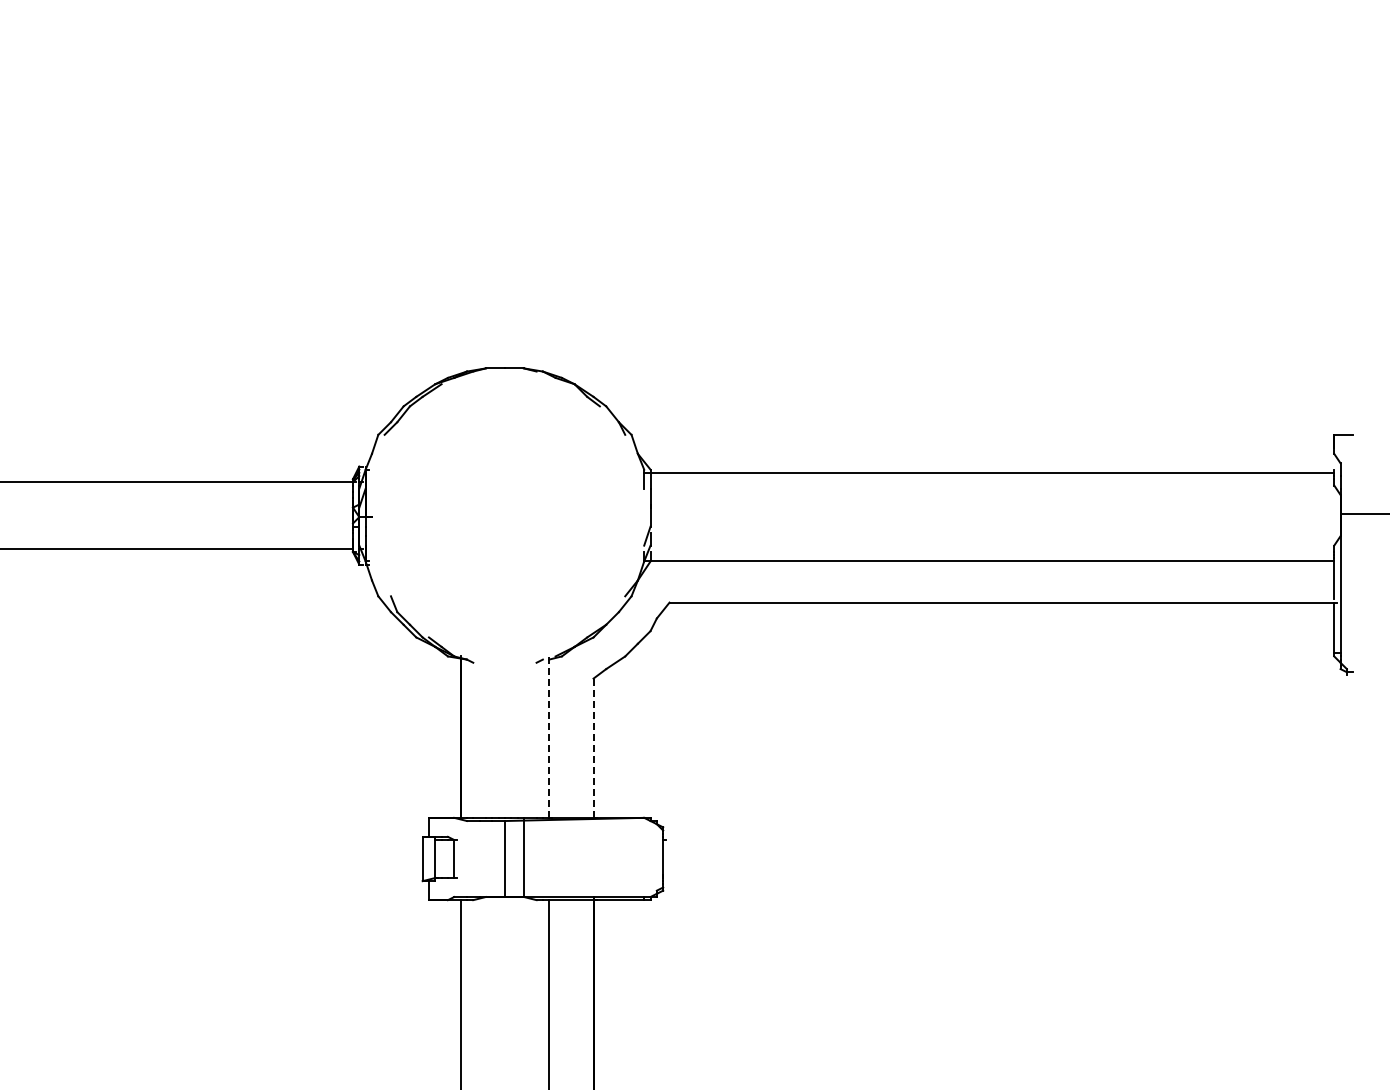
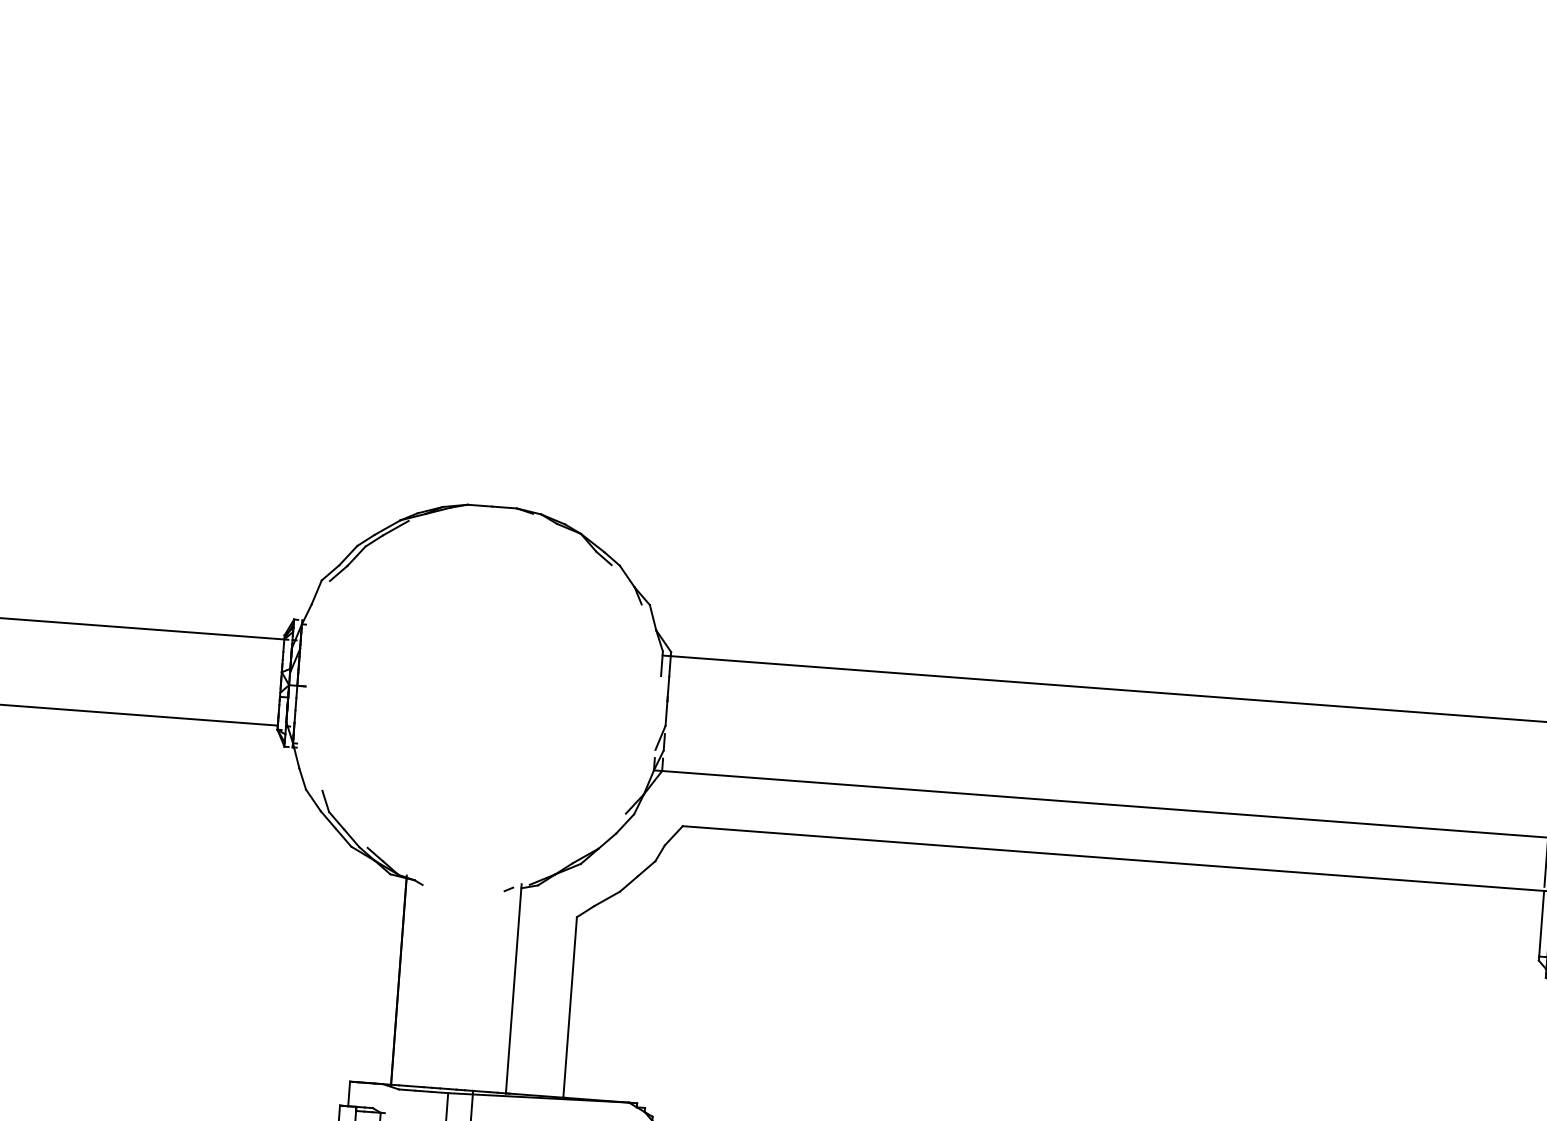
line: (549, 737) -> (514, 989), dashed -> solid
line: (593, 748) -> (570, 1007), dashed -> solid

